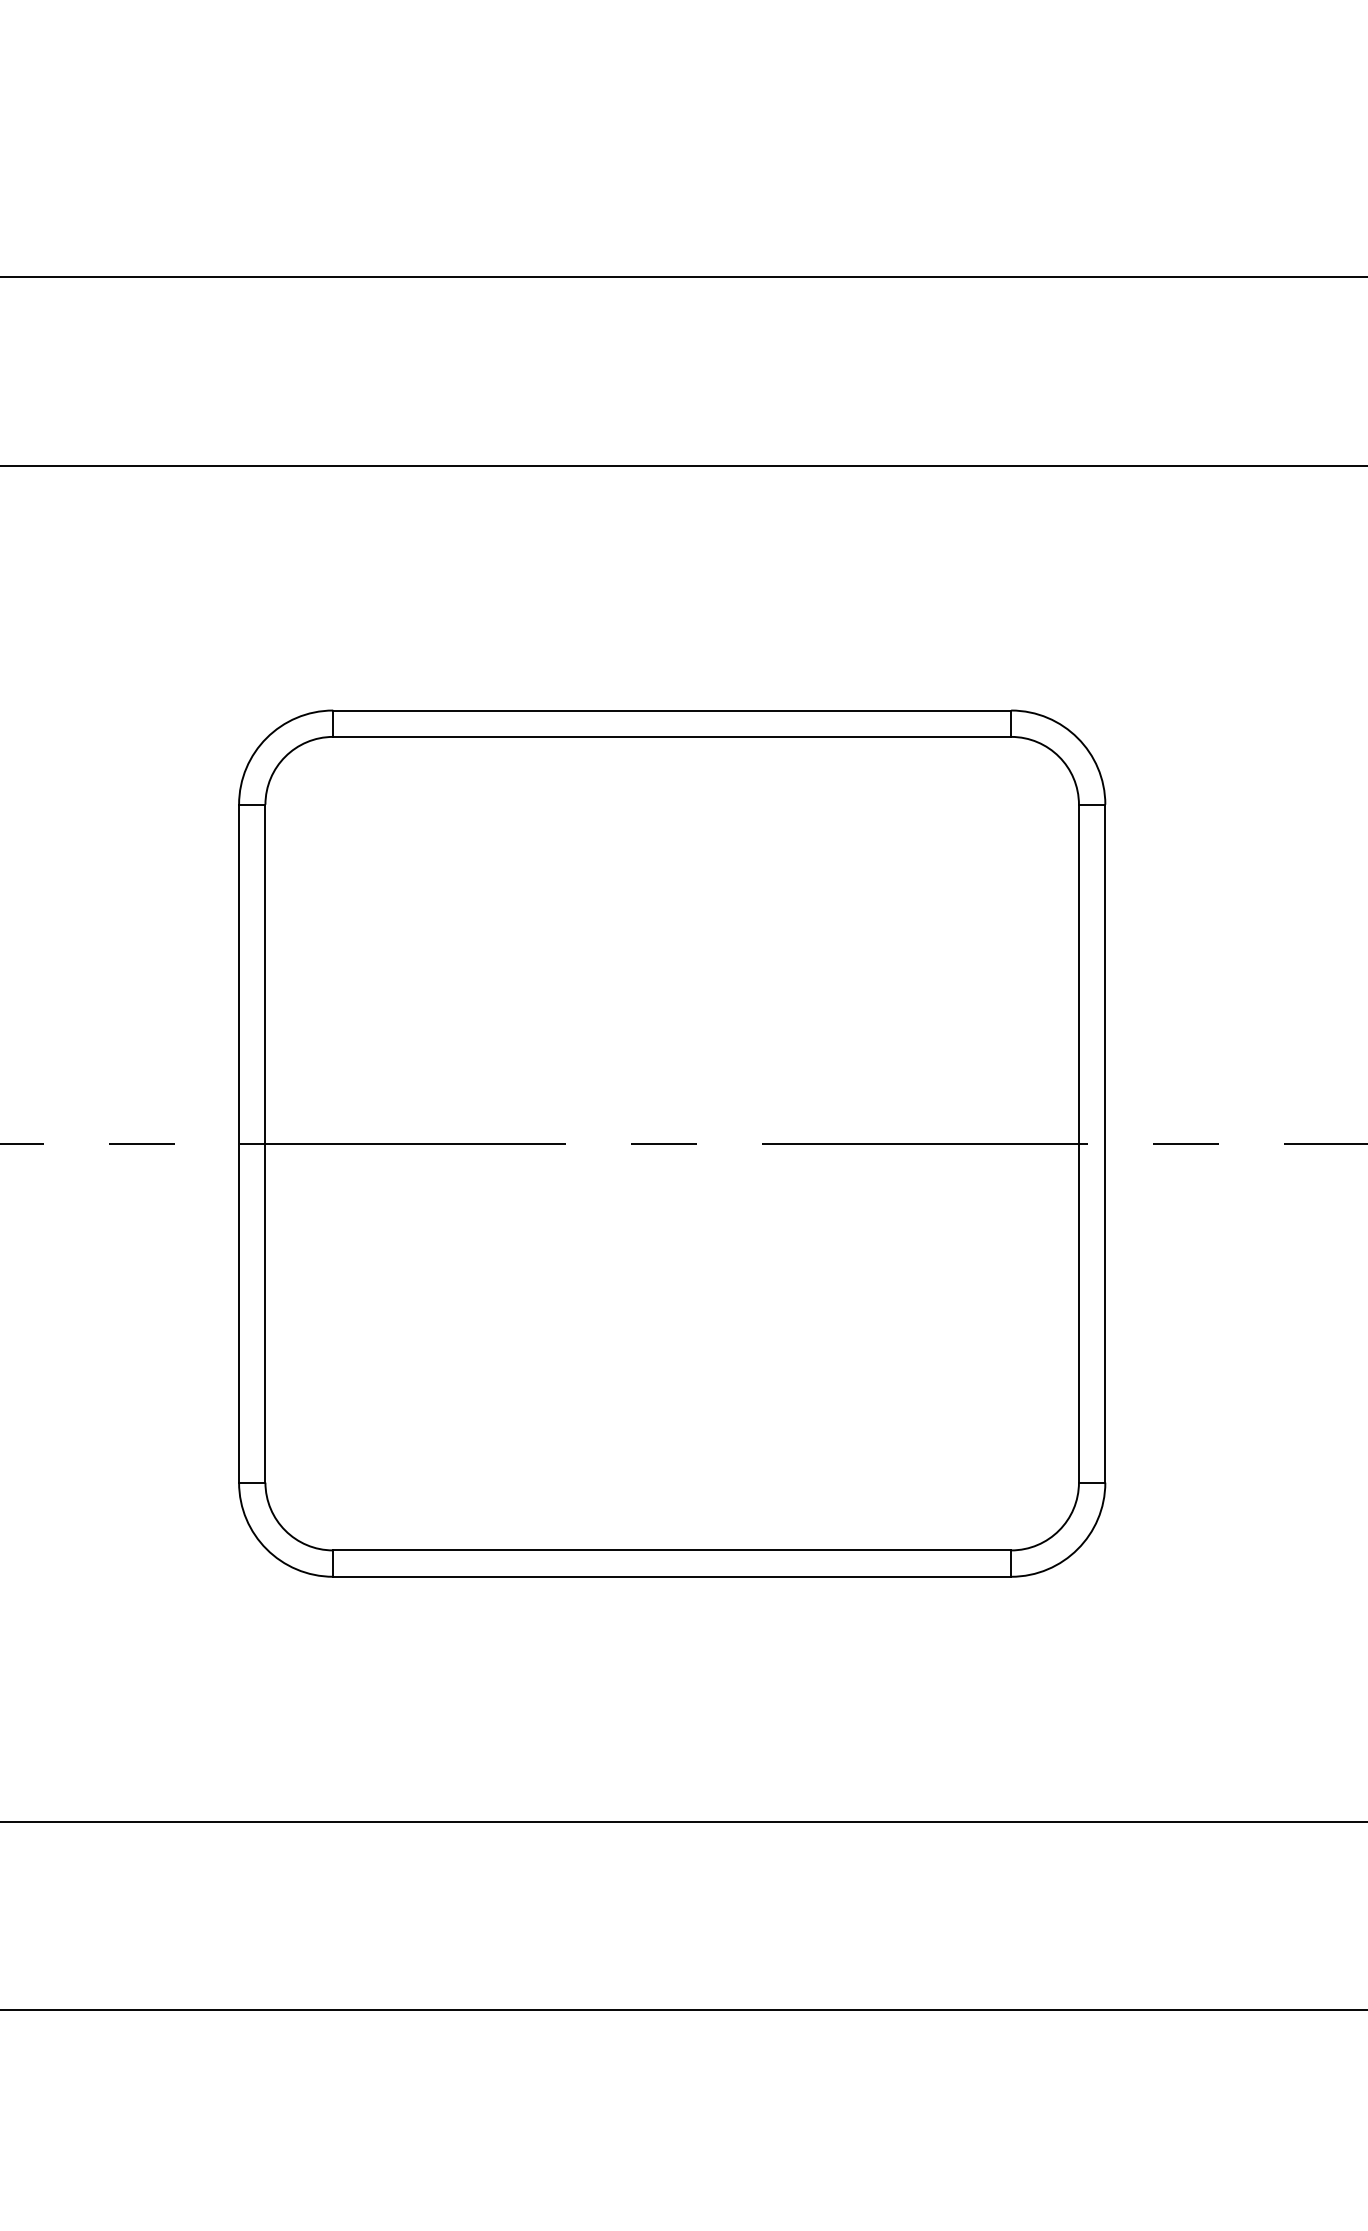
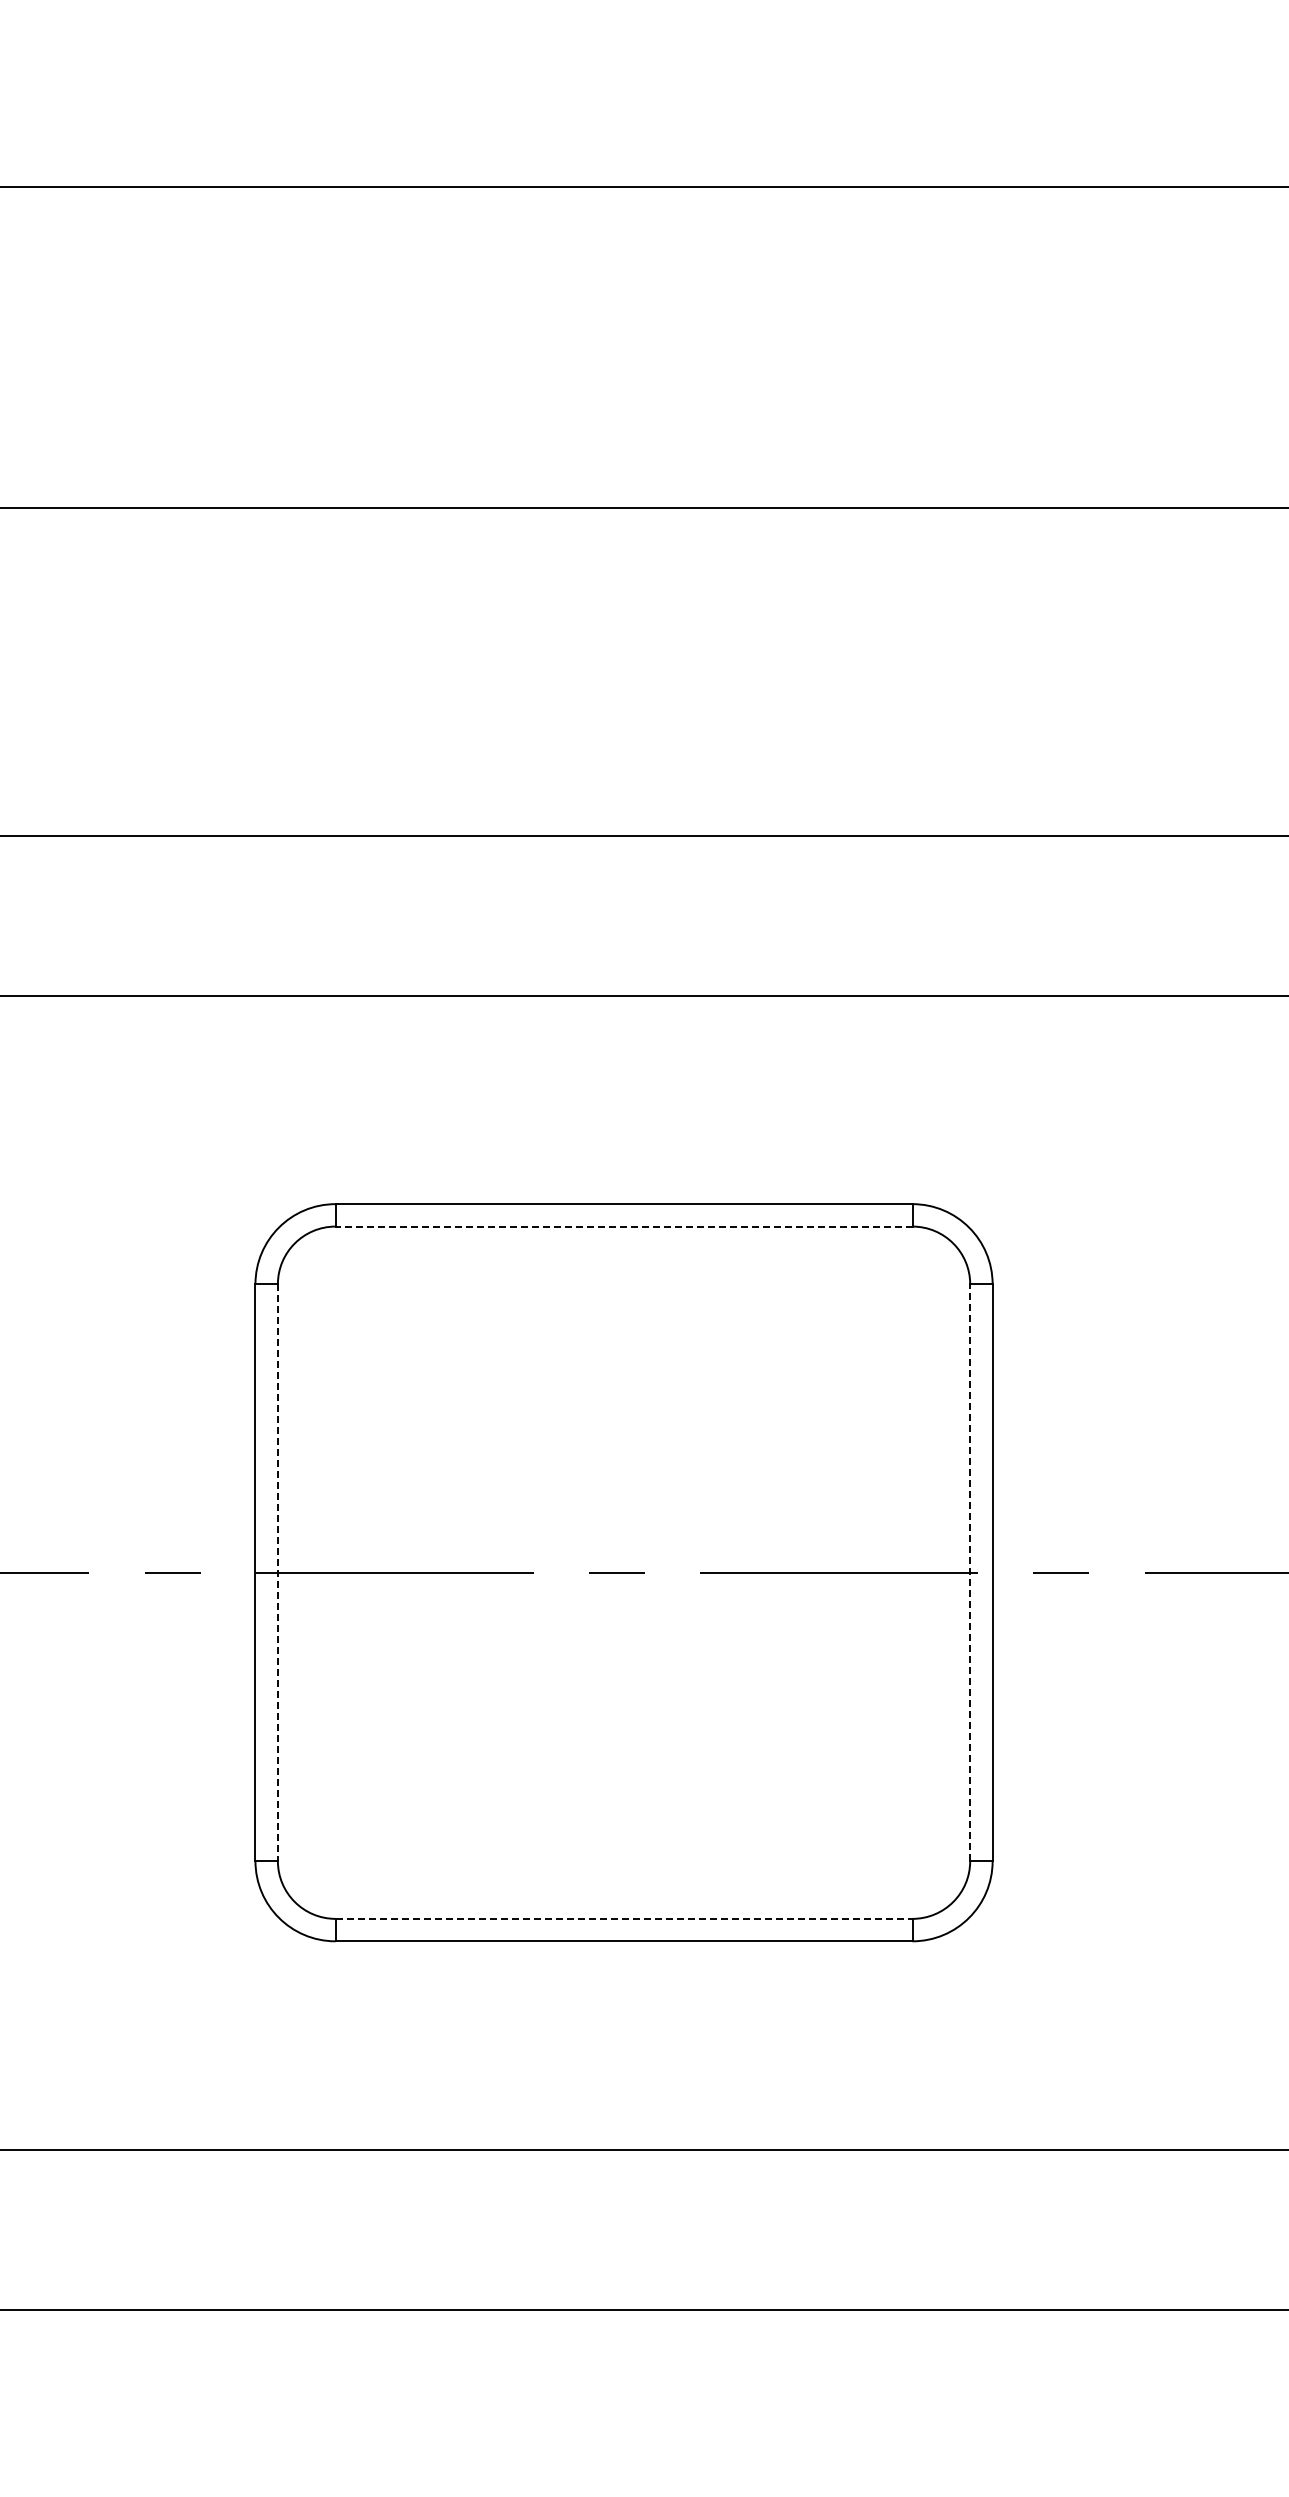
line: (671, 736) -> (623, 1226), solid -> dashed
line: (1079, 1143) -> (970, 1572), solid -> dashed
line: (264, 1144) -> (277, 1573), solid -> dashed
line: (672, 1549) -> (624, 1918), solid -> dashed

